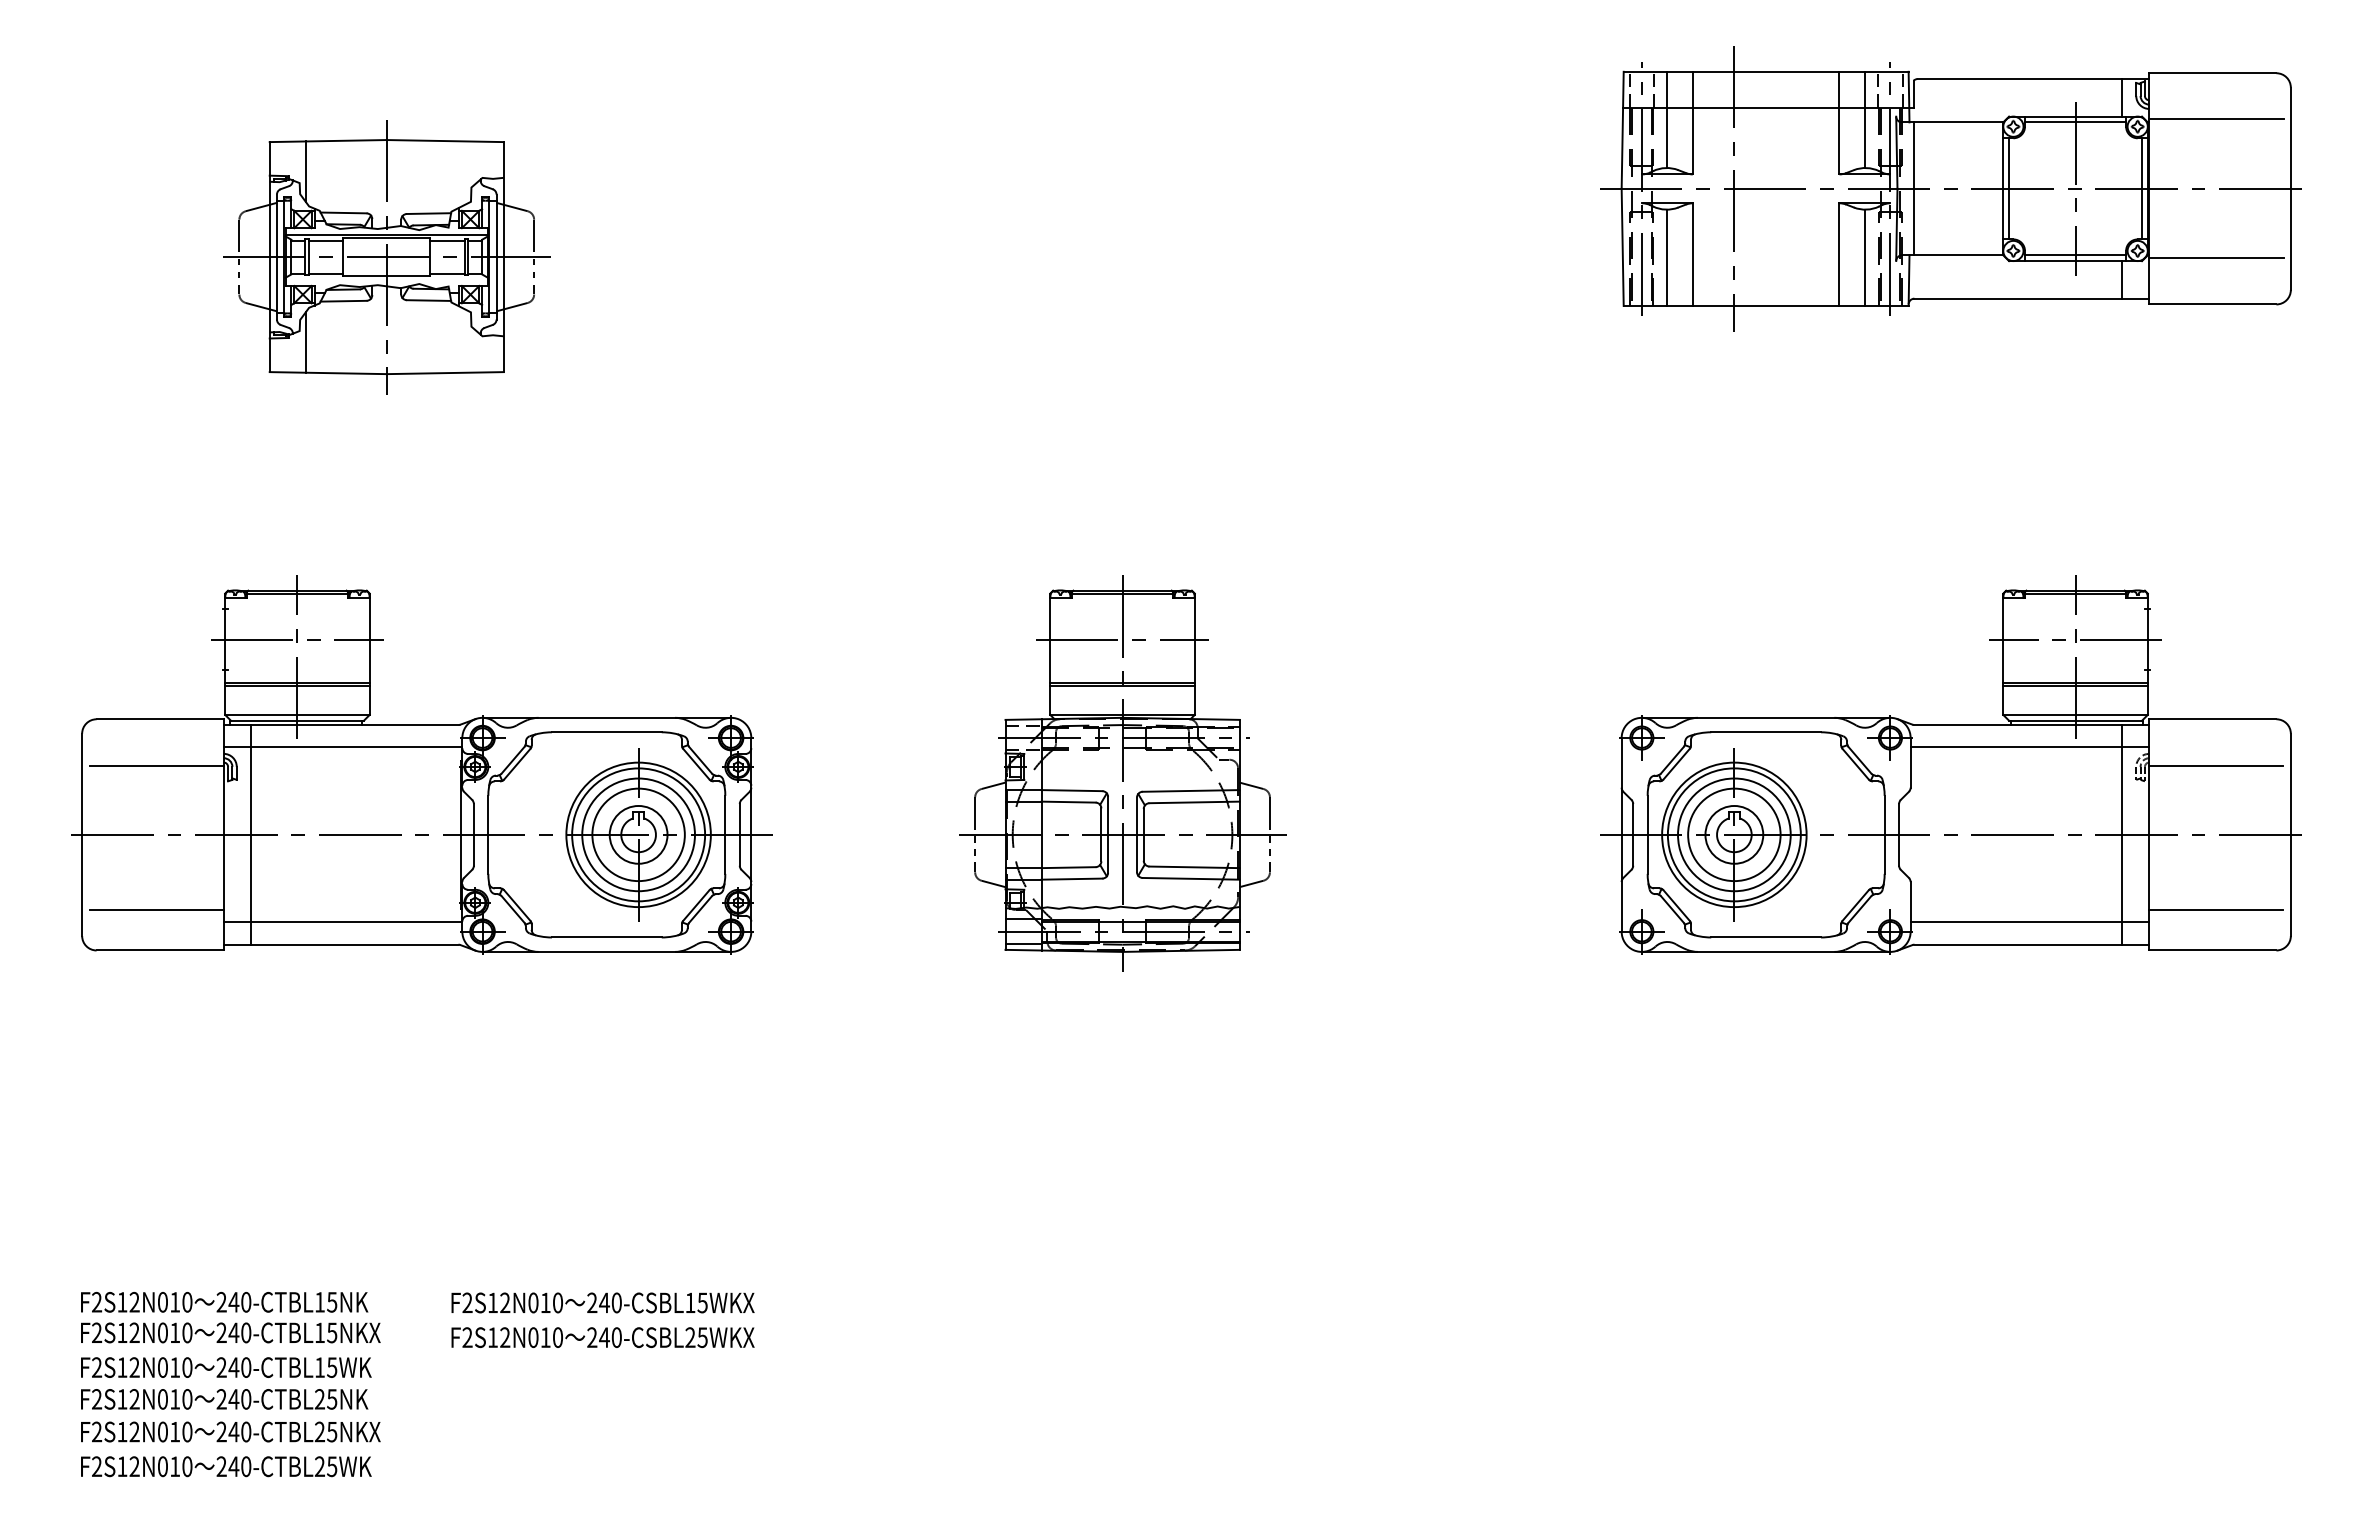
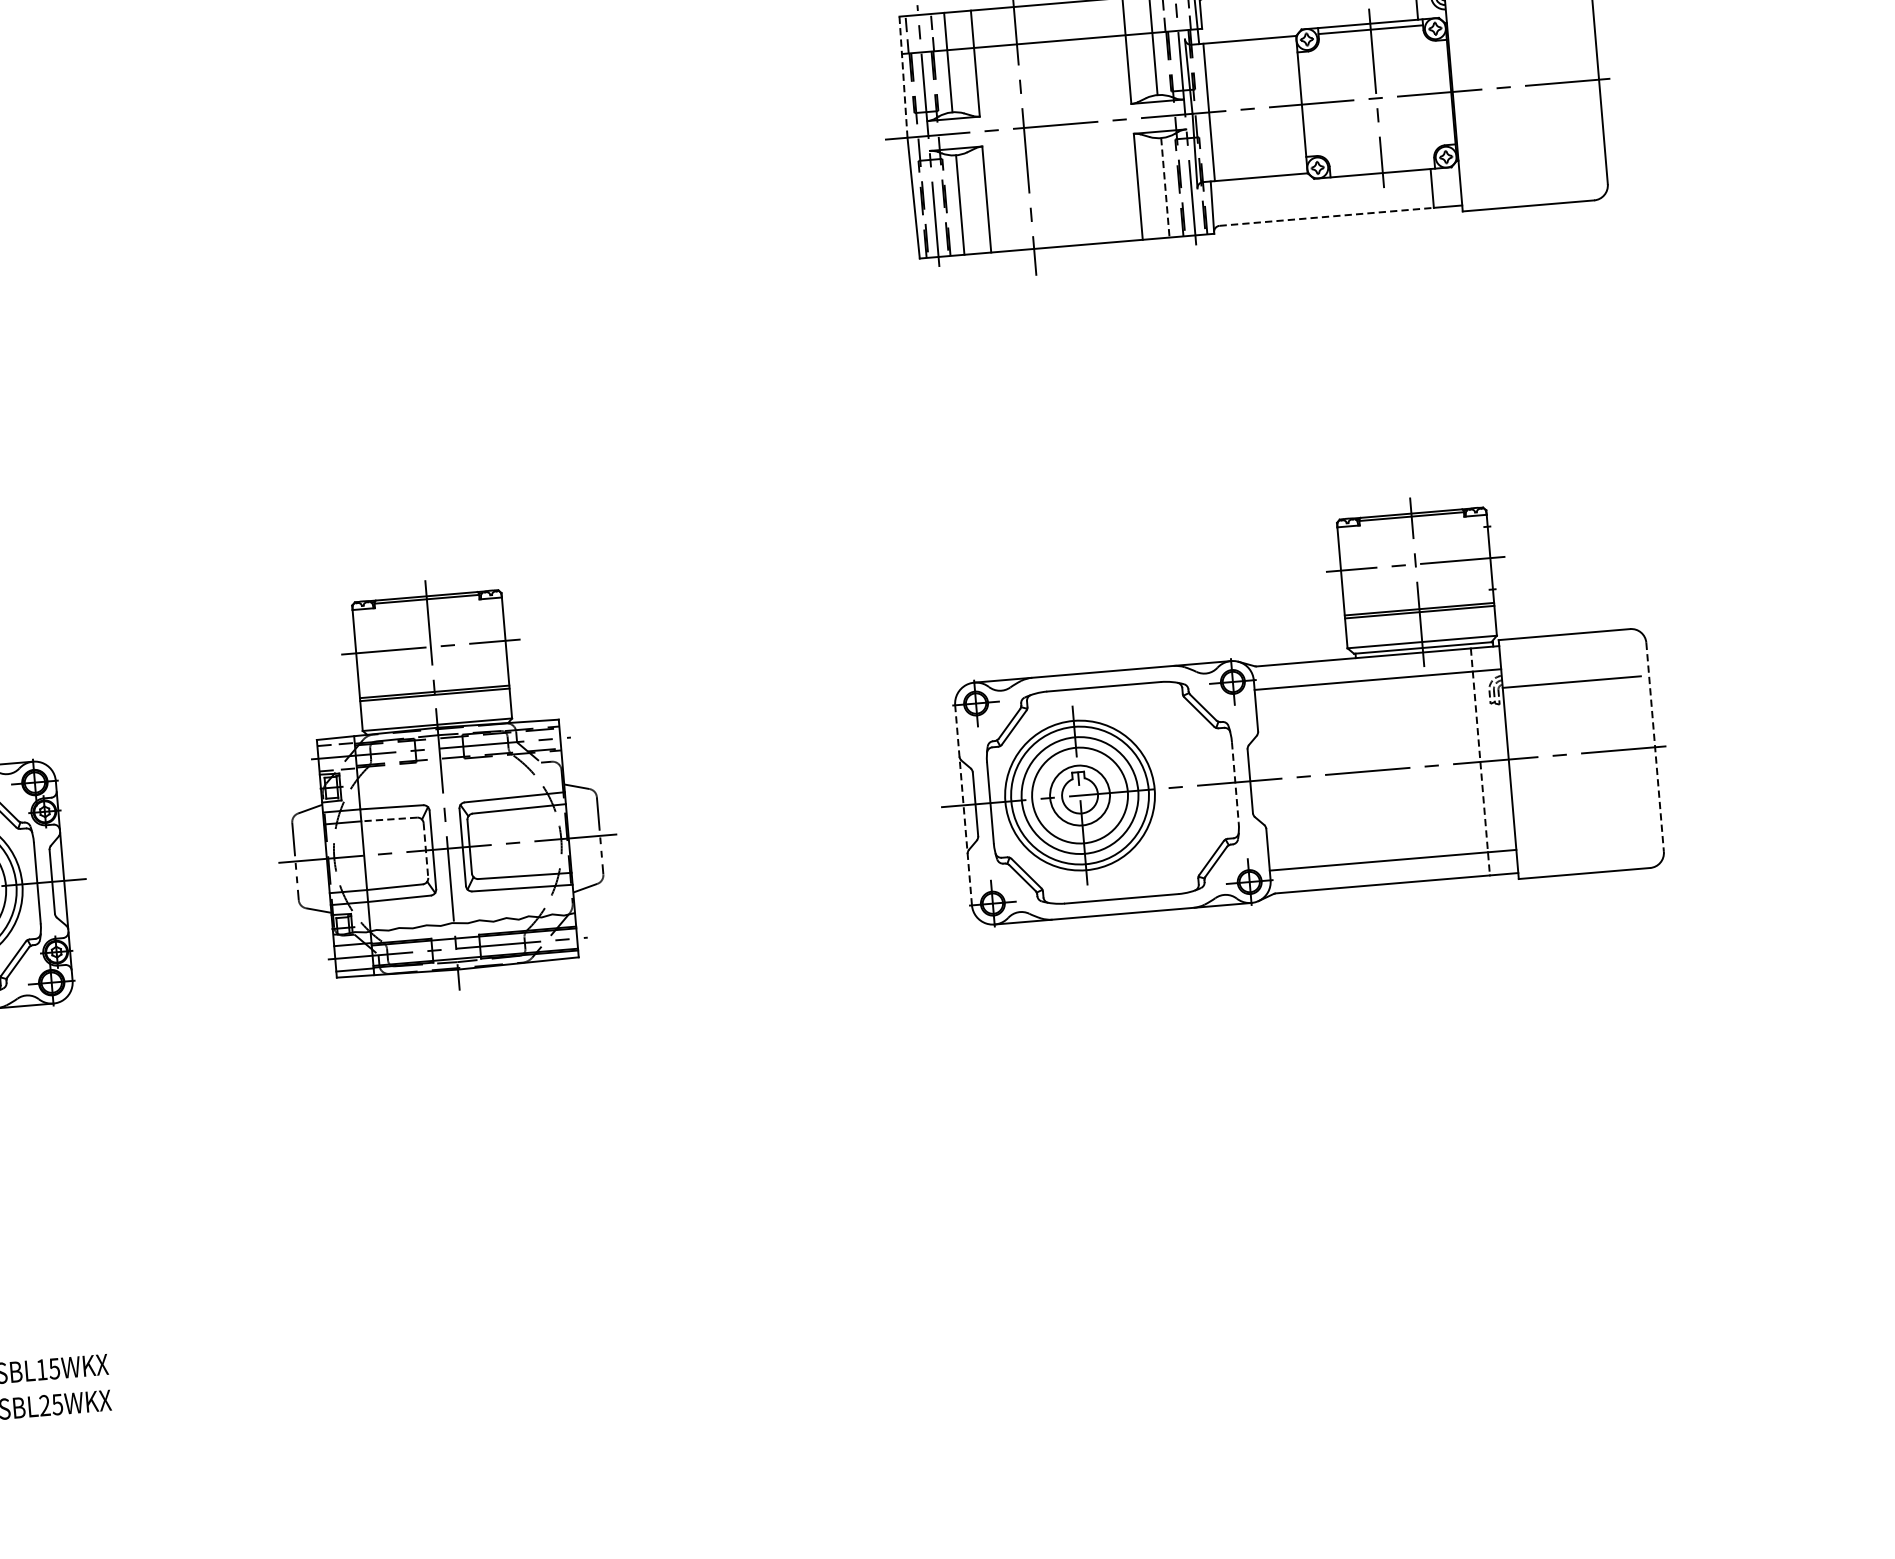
line: (2216, 119) -> (1516, 14), removed
line: (1622, 130) -> (903, 77), solid -> dashed
line: (2009, 188) -> (1308, 103), removed
line: (2142, 188) -> (1445, 92), removed
line: (2075, 255) -> (1382, 167), removed
line: (1865, 258) -> (1165, 188), solid -> dashed
line: (2216, 258) -> (1528, 158), removed
line: (2018, 298) -> (1327, 216), solid -> dashed
line: (1068, 802) -> (389, 819), solid -> dashed
line: (1101, 834) -> (426, 850), solid -> dashed
line: (1621, 834) -> (963, 804), solid -> dashed
line: (2121, 834) -> (1480, 761), solid -> dashed
line: (1884, 835) -> (1235, 783), solid -> dashed
line: (2290, 835) -> (1654, 747), solid -> dashed
line: (2215, 910) -> (1583, 831), removed

